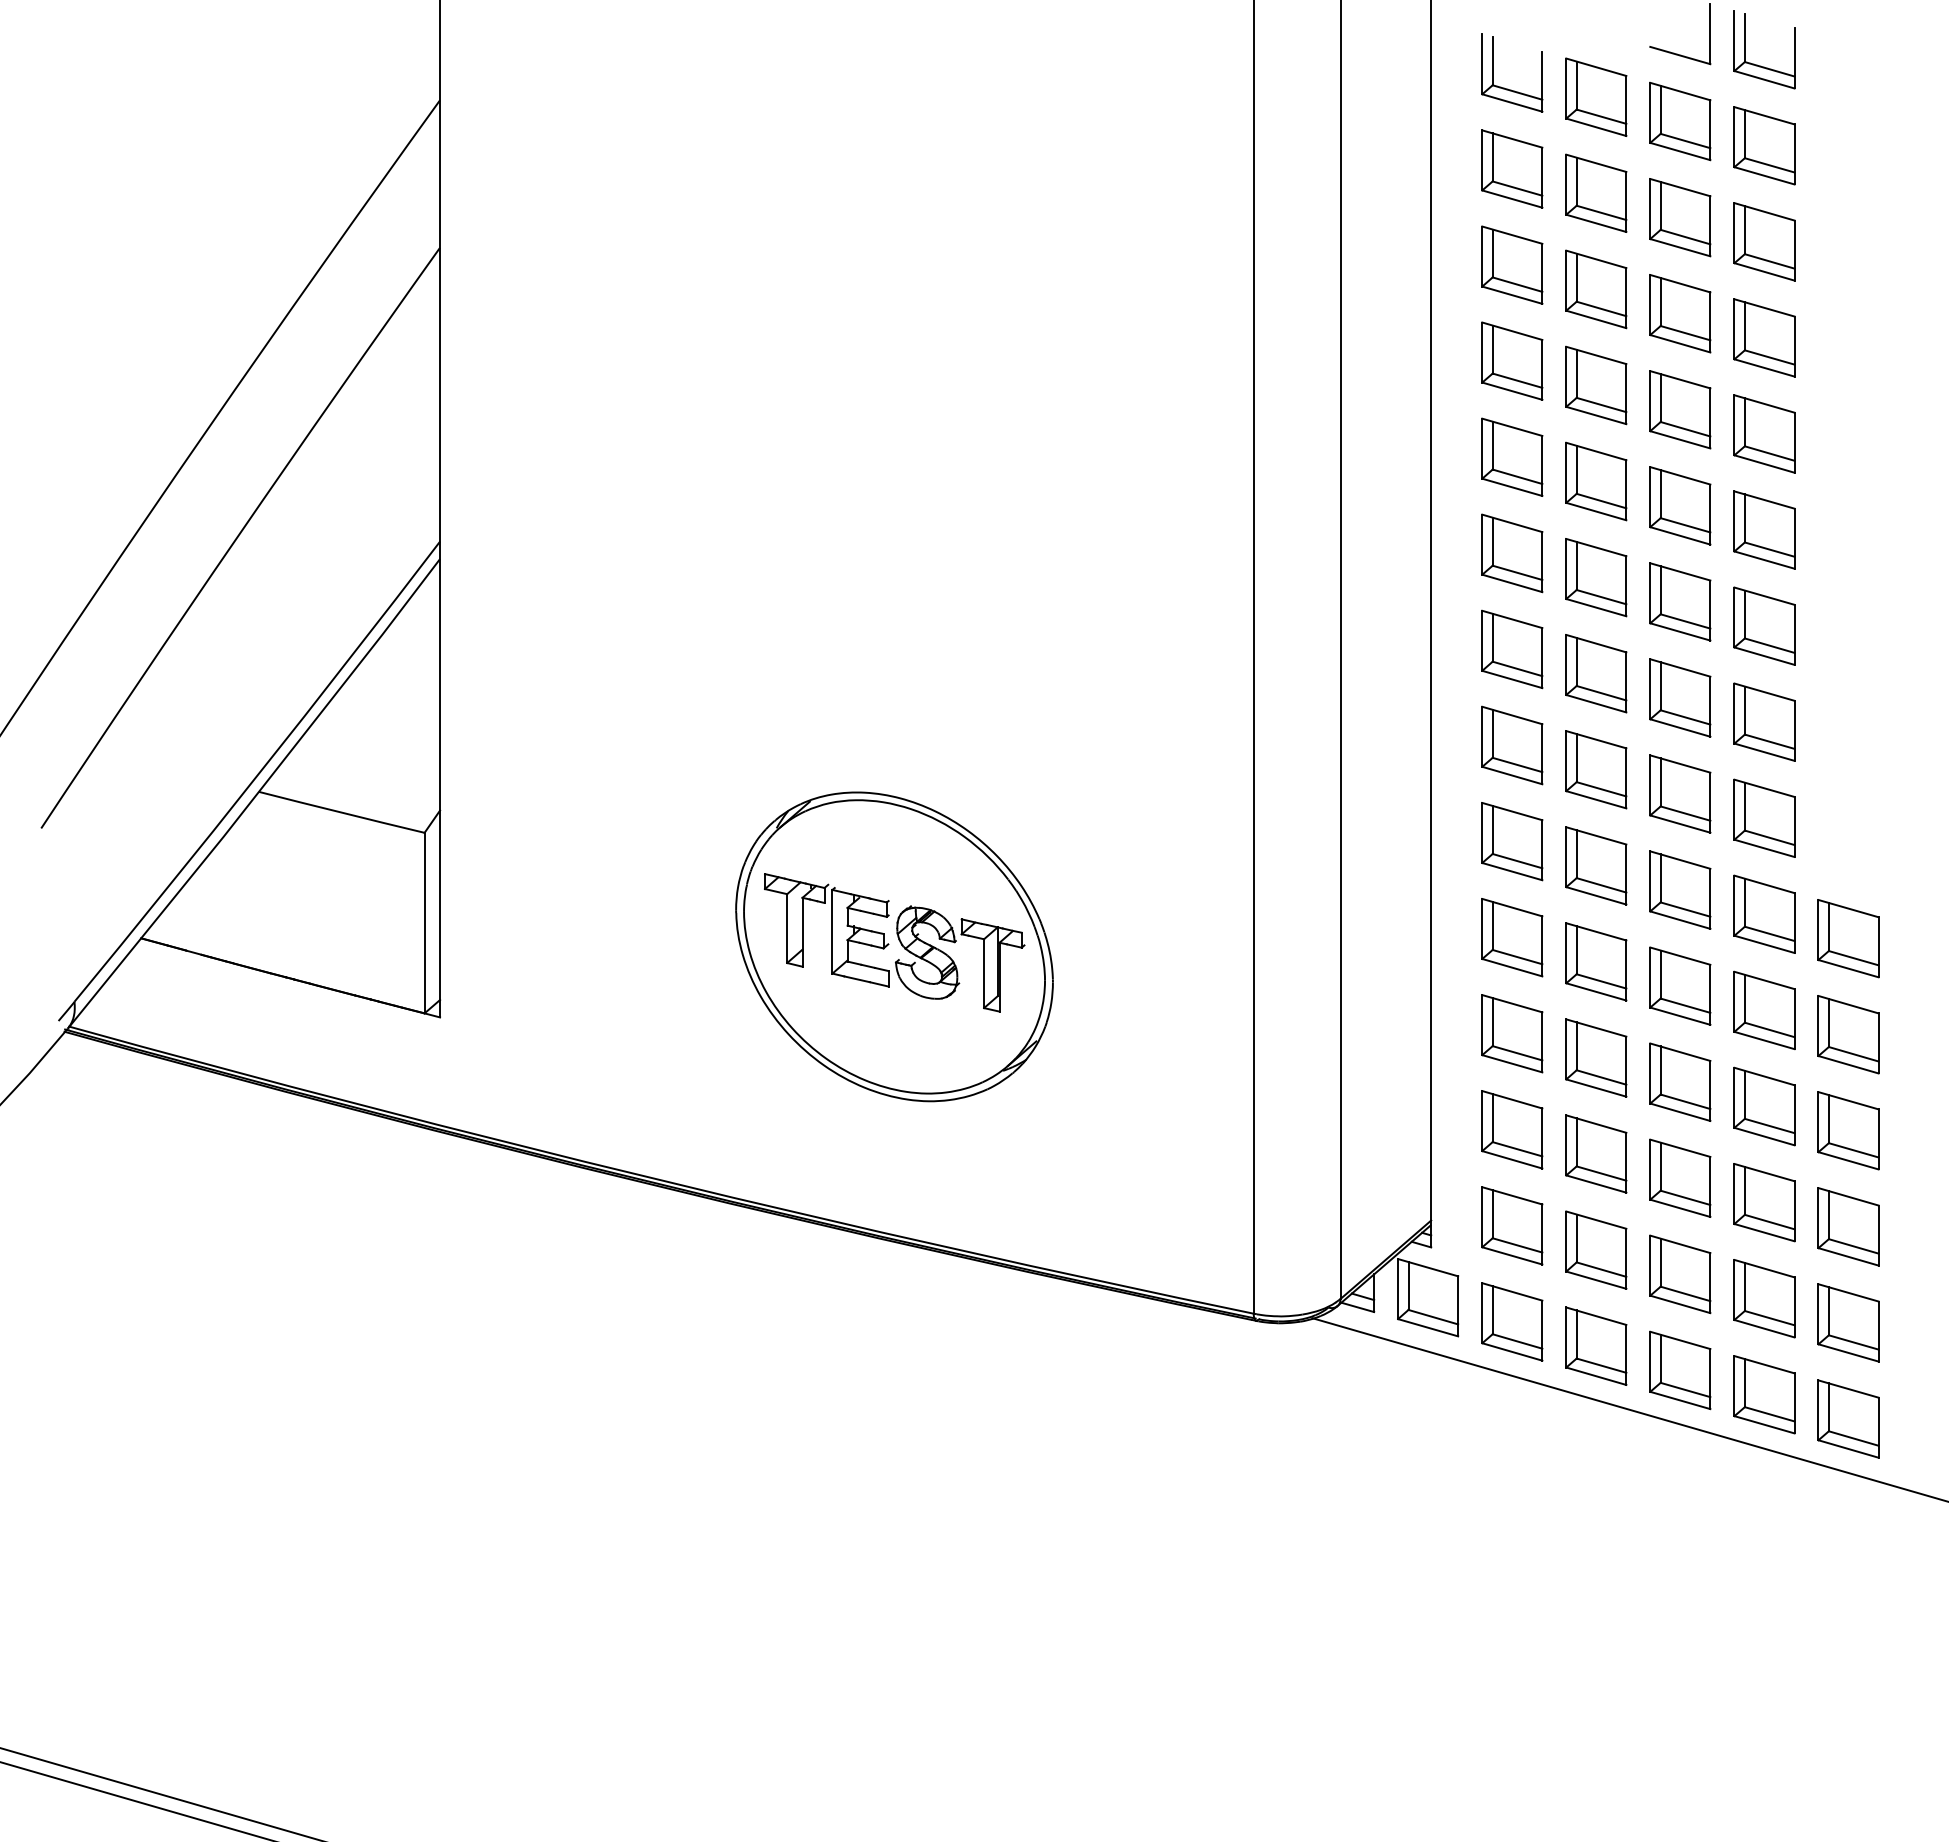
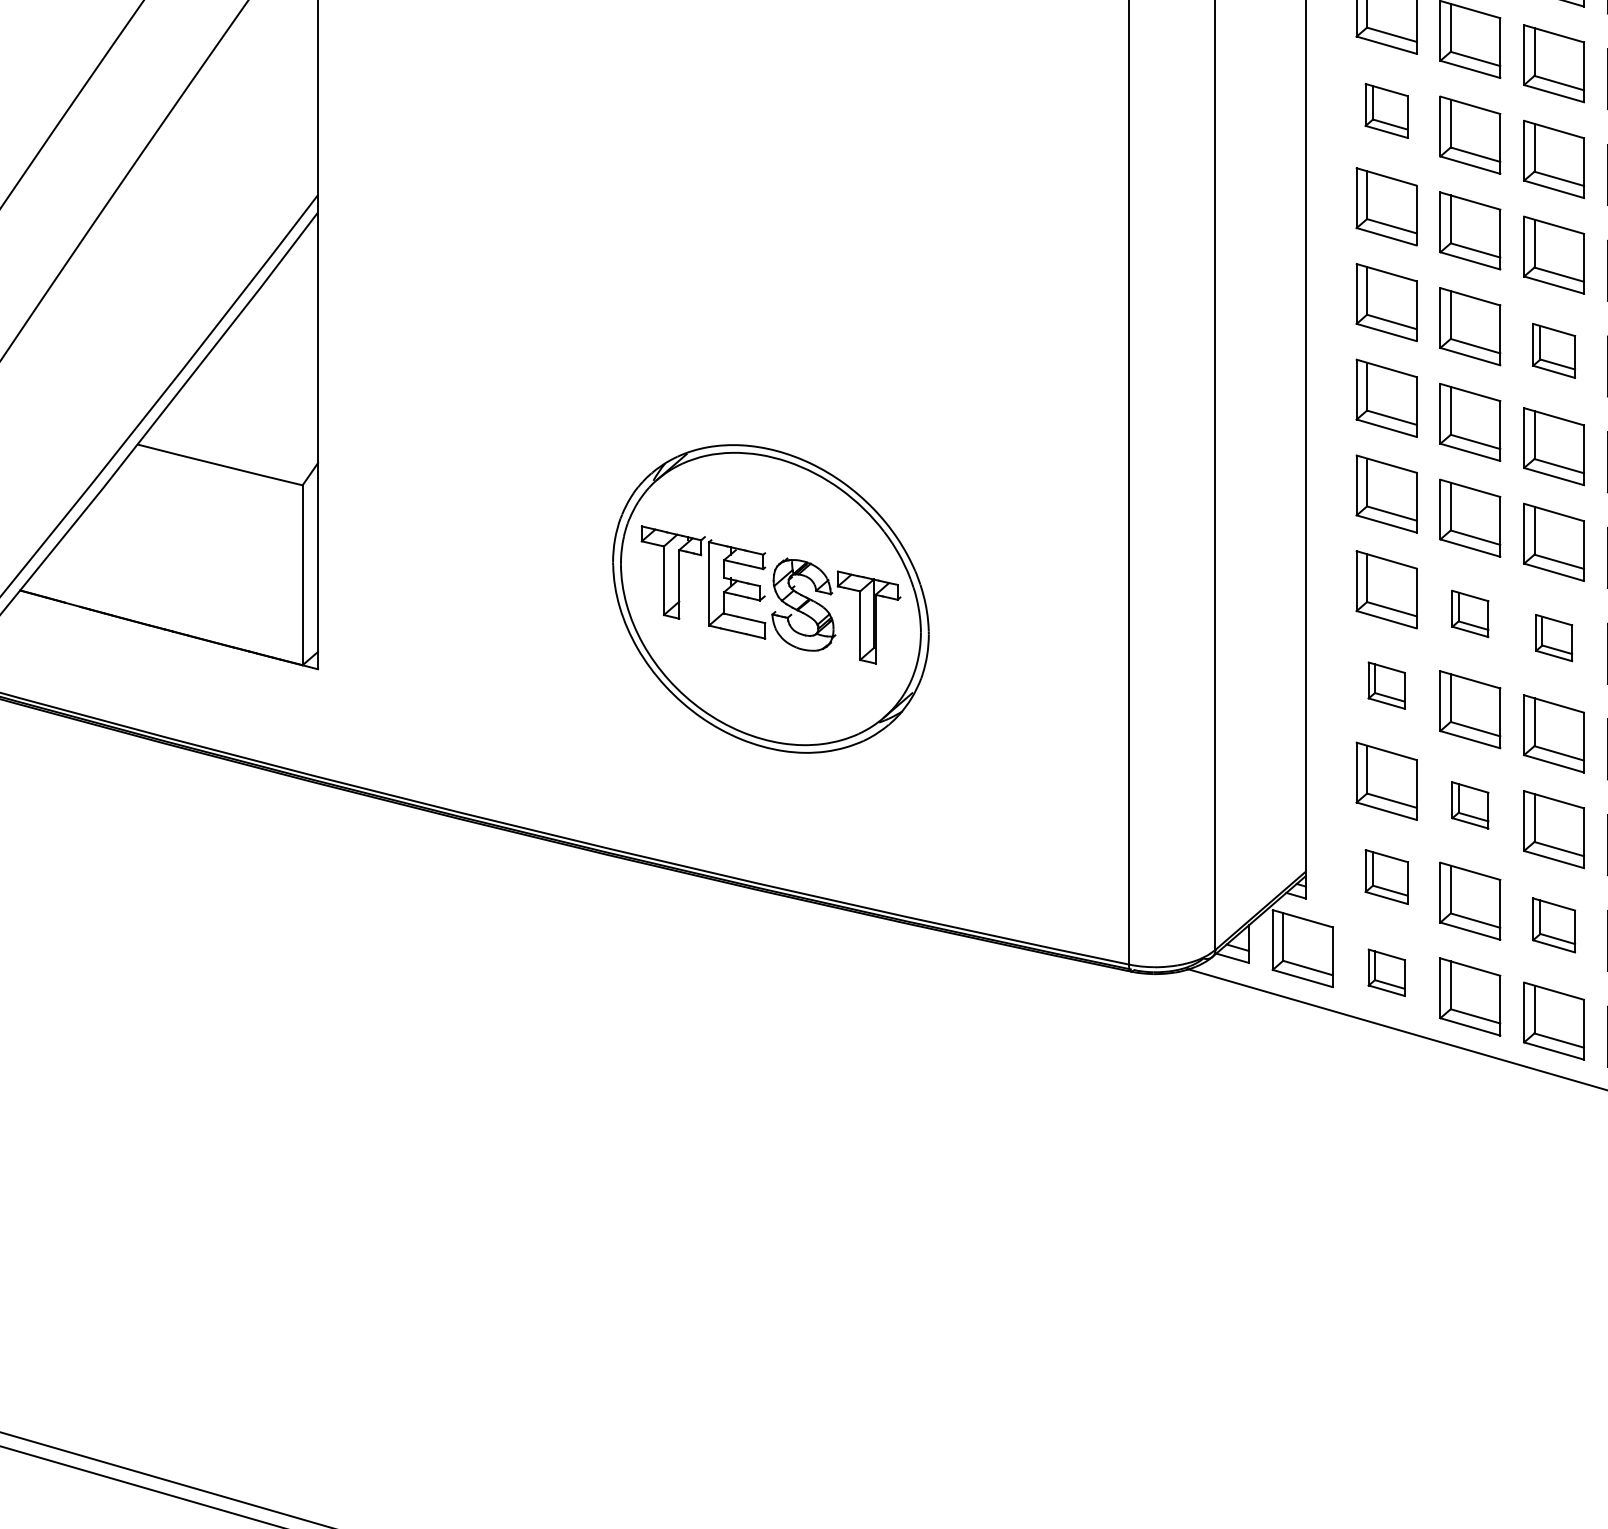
part: (1512, 456) -> (1386, 110), size x0.7
part: (1680, 697) -> (1554, 350), size x0.7
part: (1596, 961) -> (1470, 613), size x0.6
part: (1680, 985) -> (1554, 637), size x0.6
part: (1512, 1033) -> (1386, 685), size x0.6
part: (1596, 1153) -> (1470, 804), size x0.6
part: (1512, 1225) -> (1386, 876), size x0.7
part: (1680, 1274) -> (1554, 925), size x0.7
part: (1512, 1321) -> (1386, 972), size x0.6

